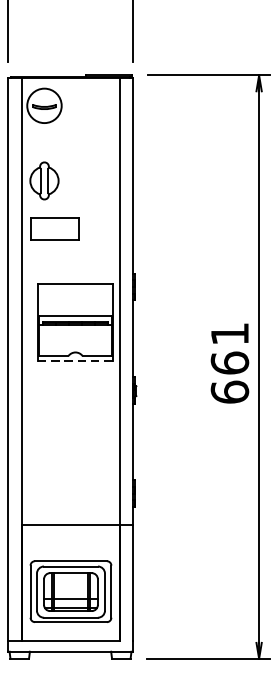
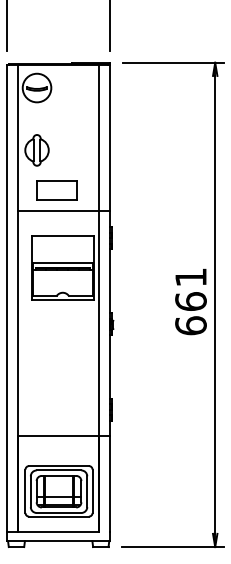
part: (54, 229) -> (56, 190), moved
line: (76, 254) -> (63, 211), added
line: (76, 361) -> (63, 300), dashed -> solid

